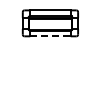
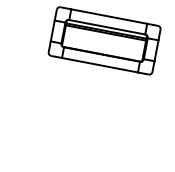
line: (50, 36) -> (100, 65), dashed -> solid

